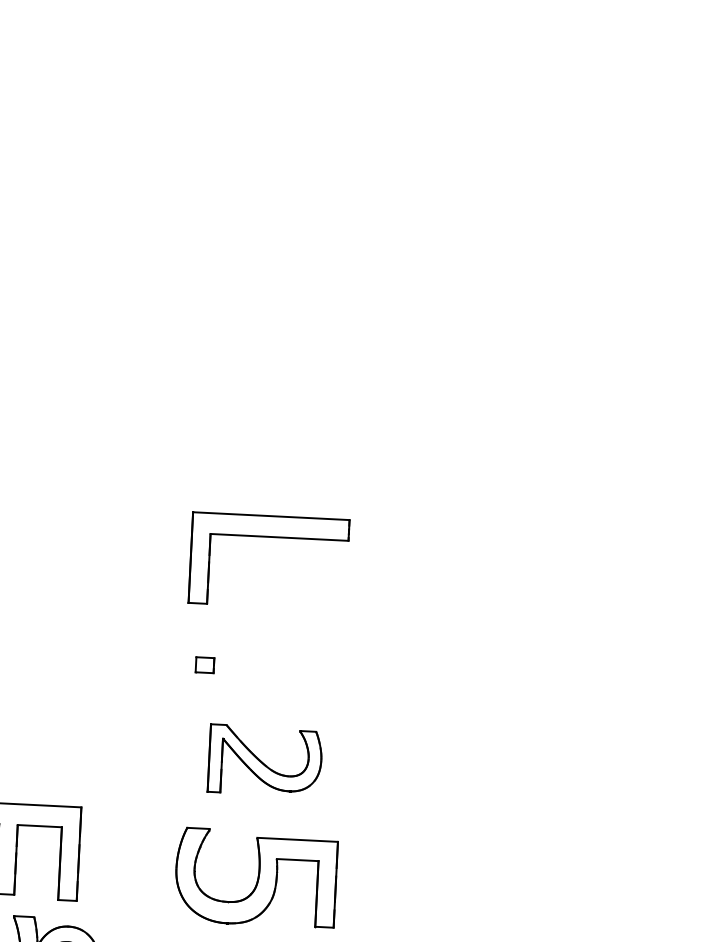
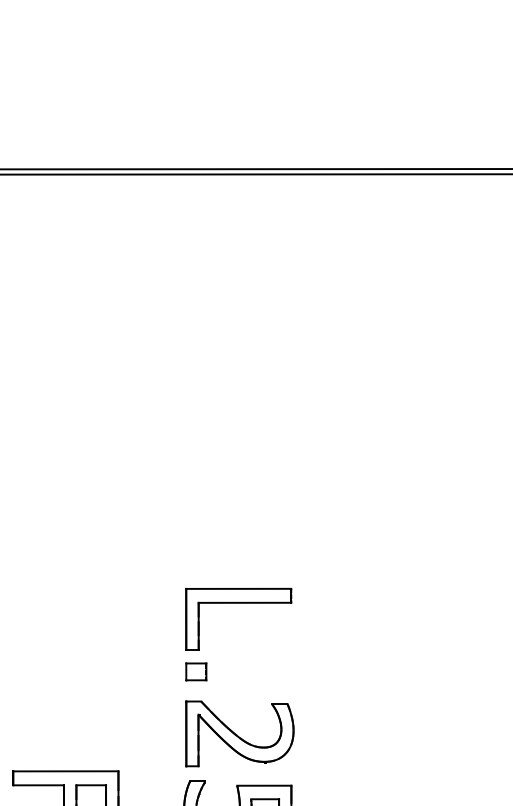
part: (269, 537) -> (238, 603), moved
part: (205, 664) -> (196, 671), size x1.67
part: (264, 760) -> (239, 733), size x1.43

